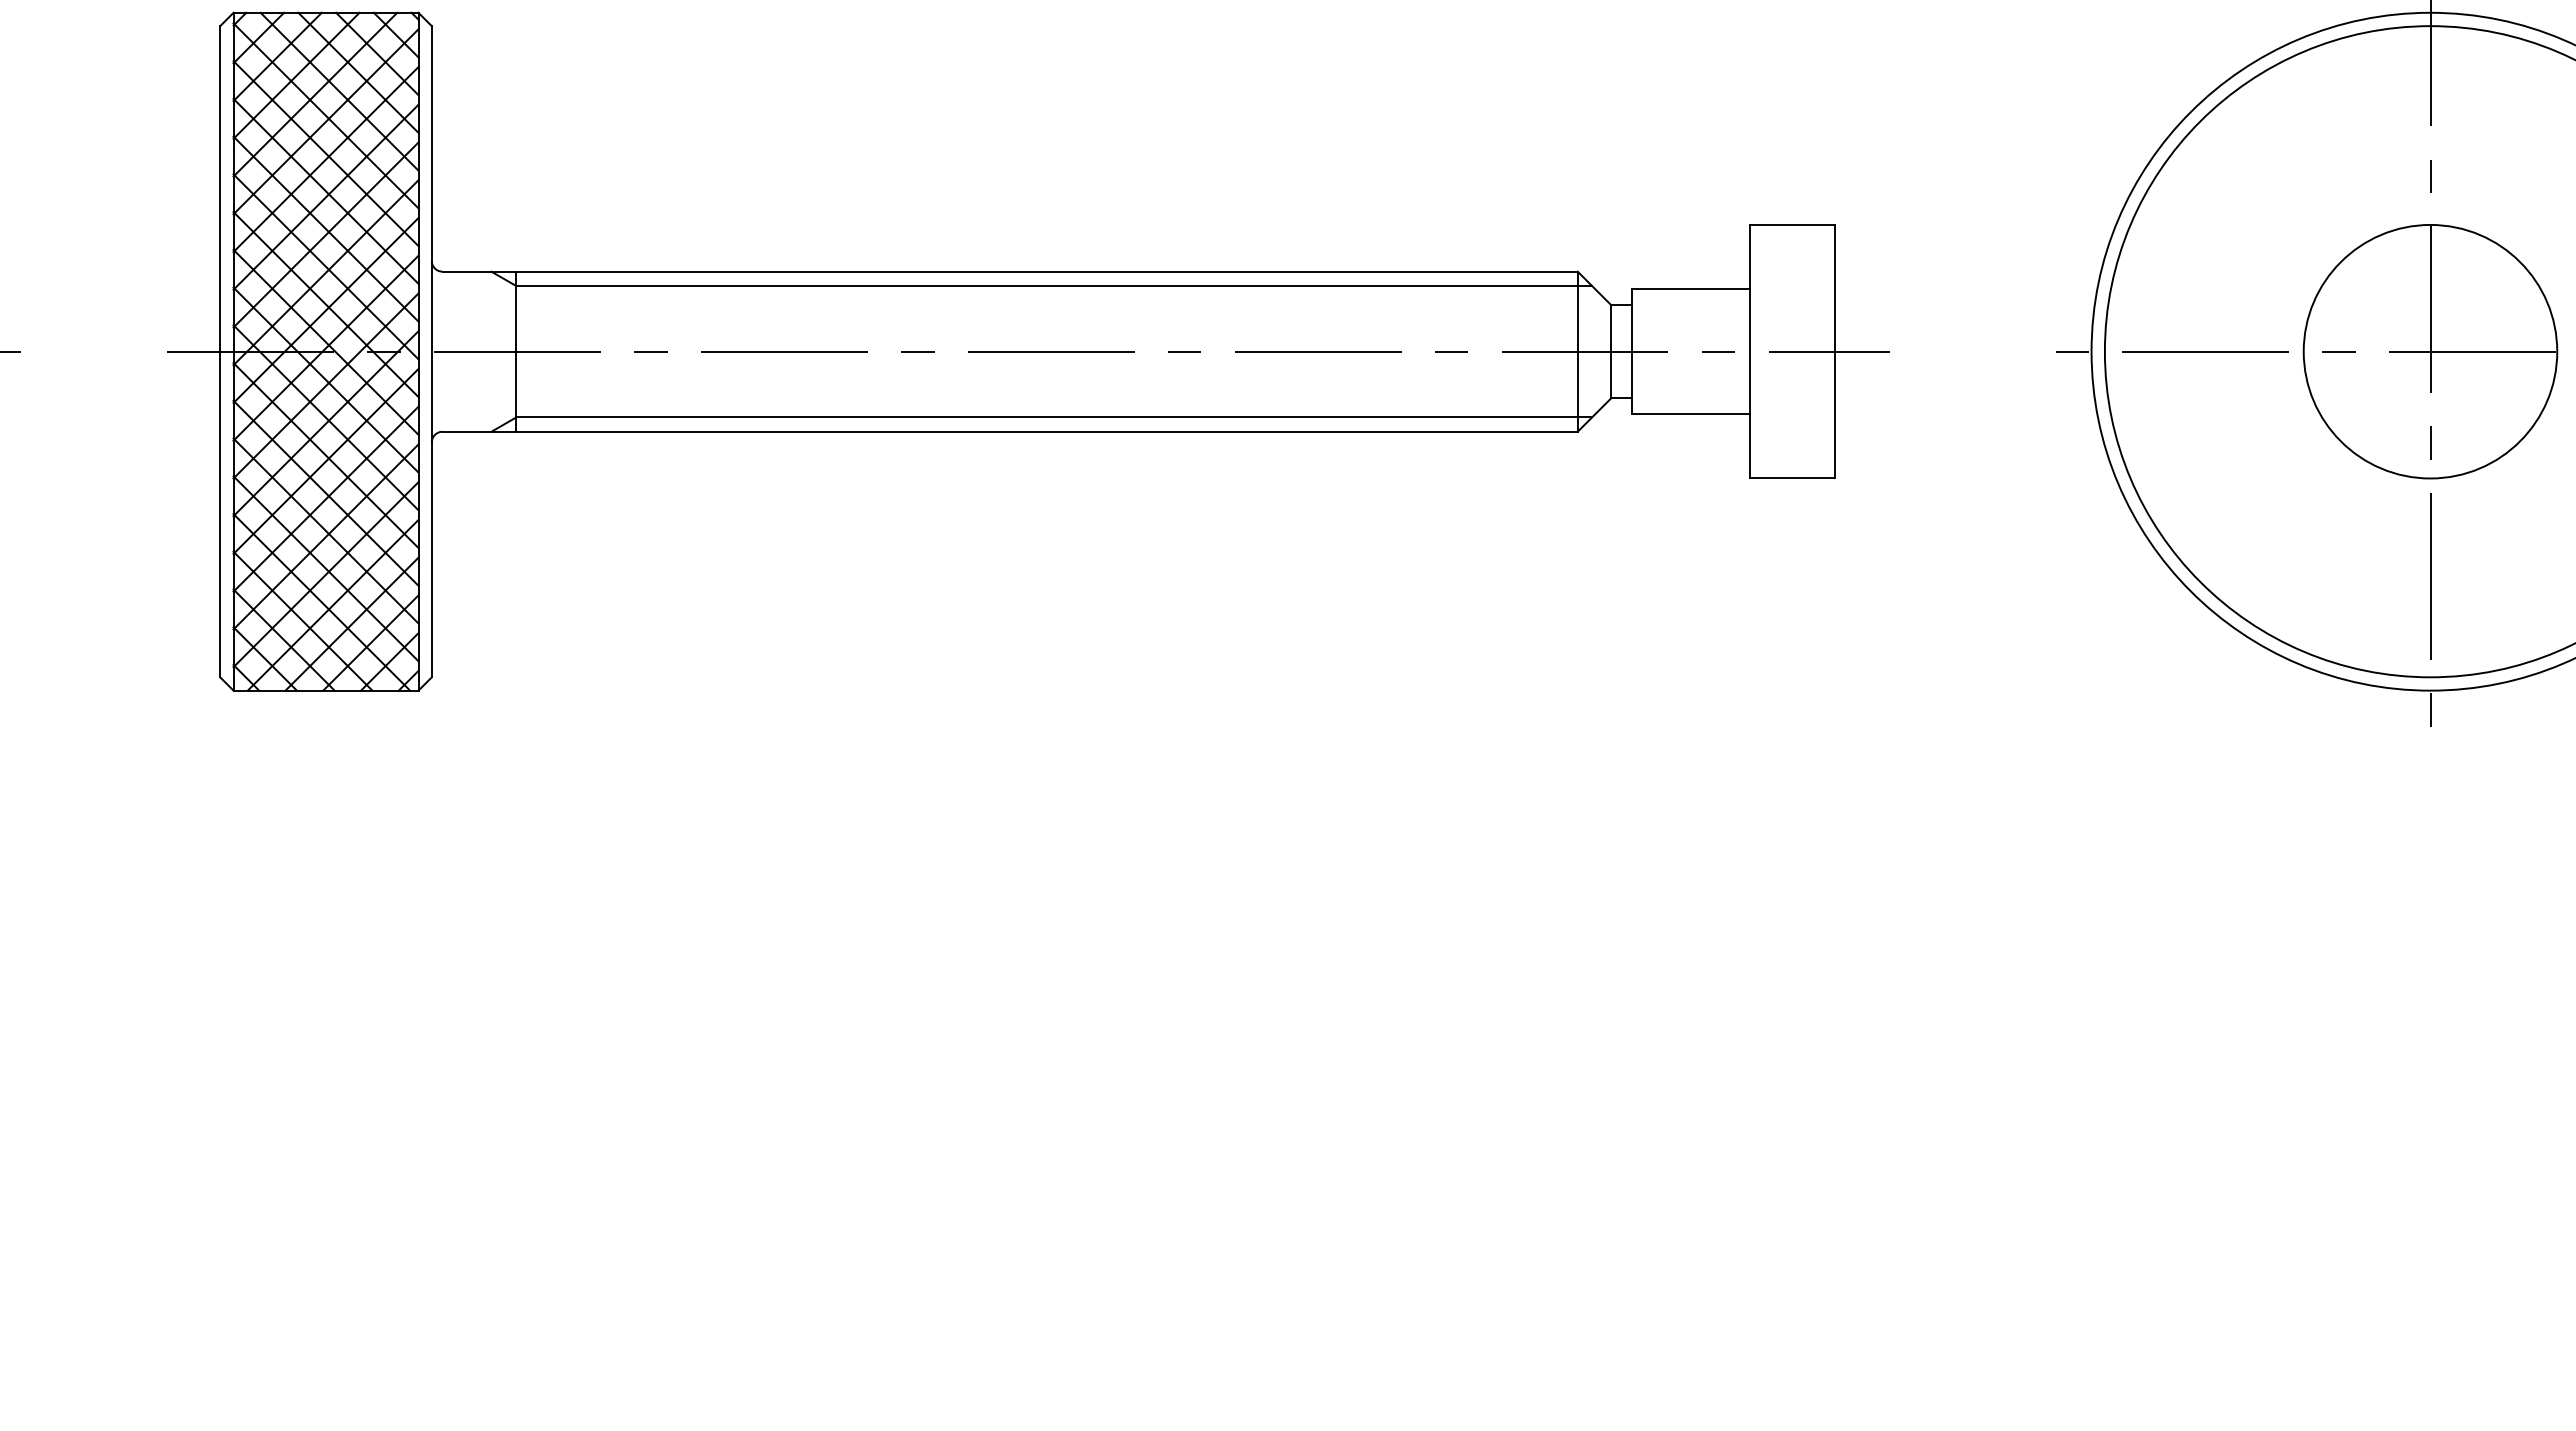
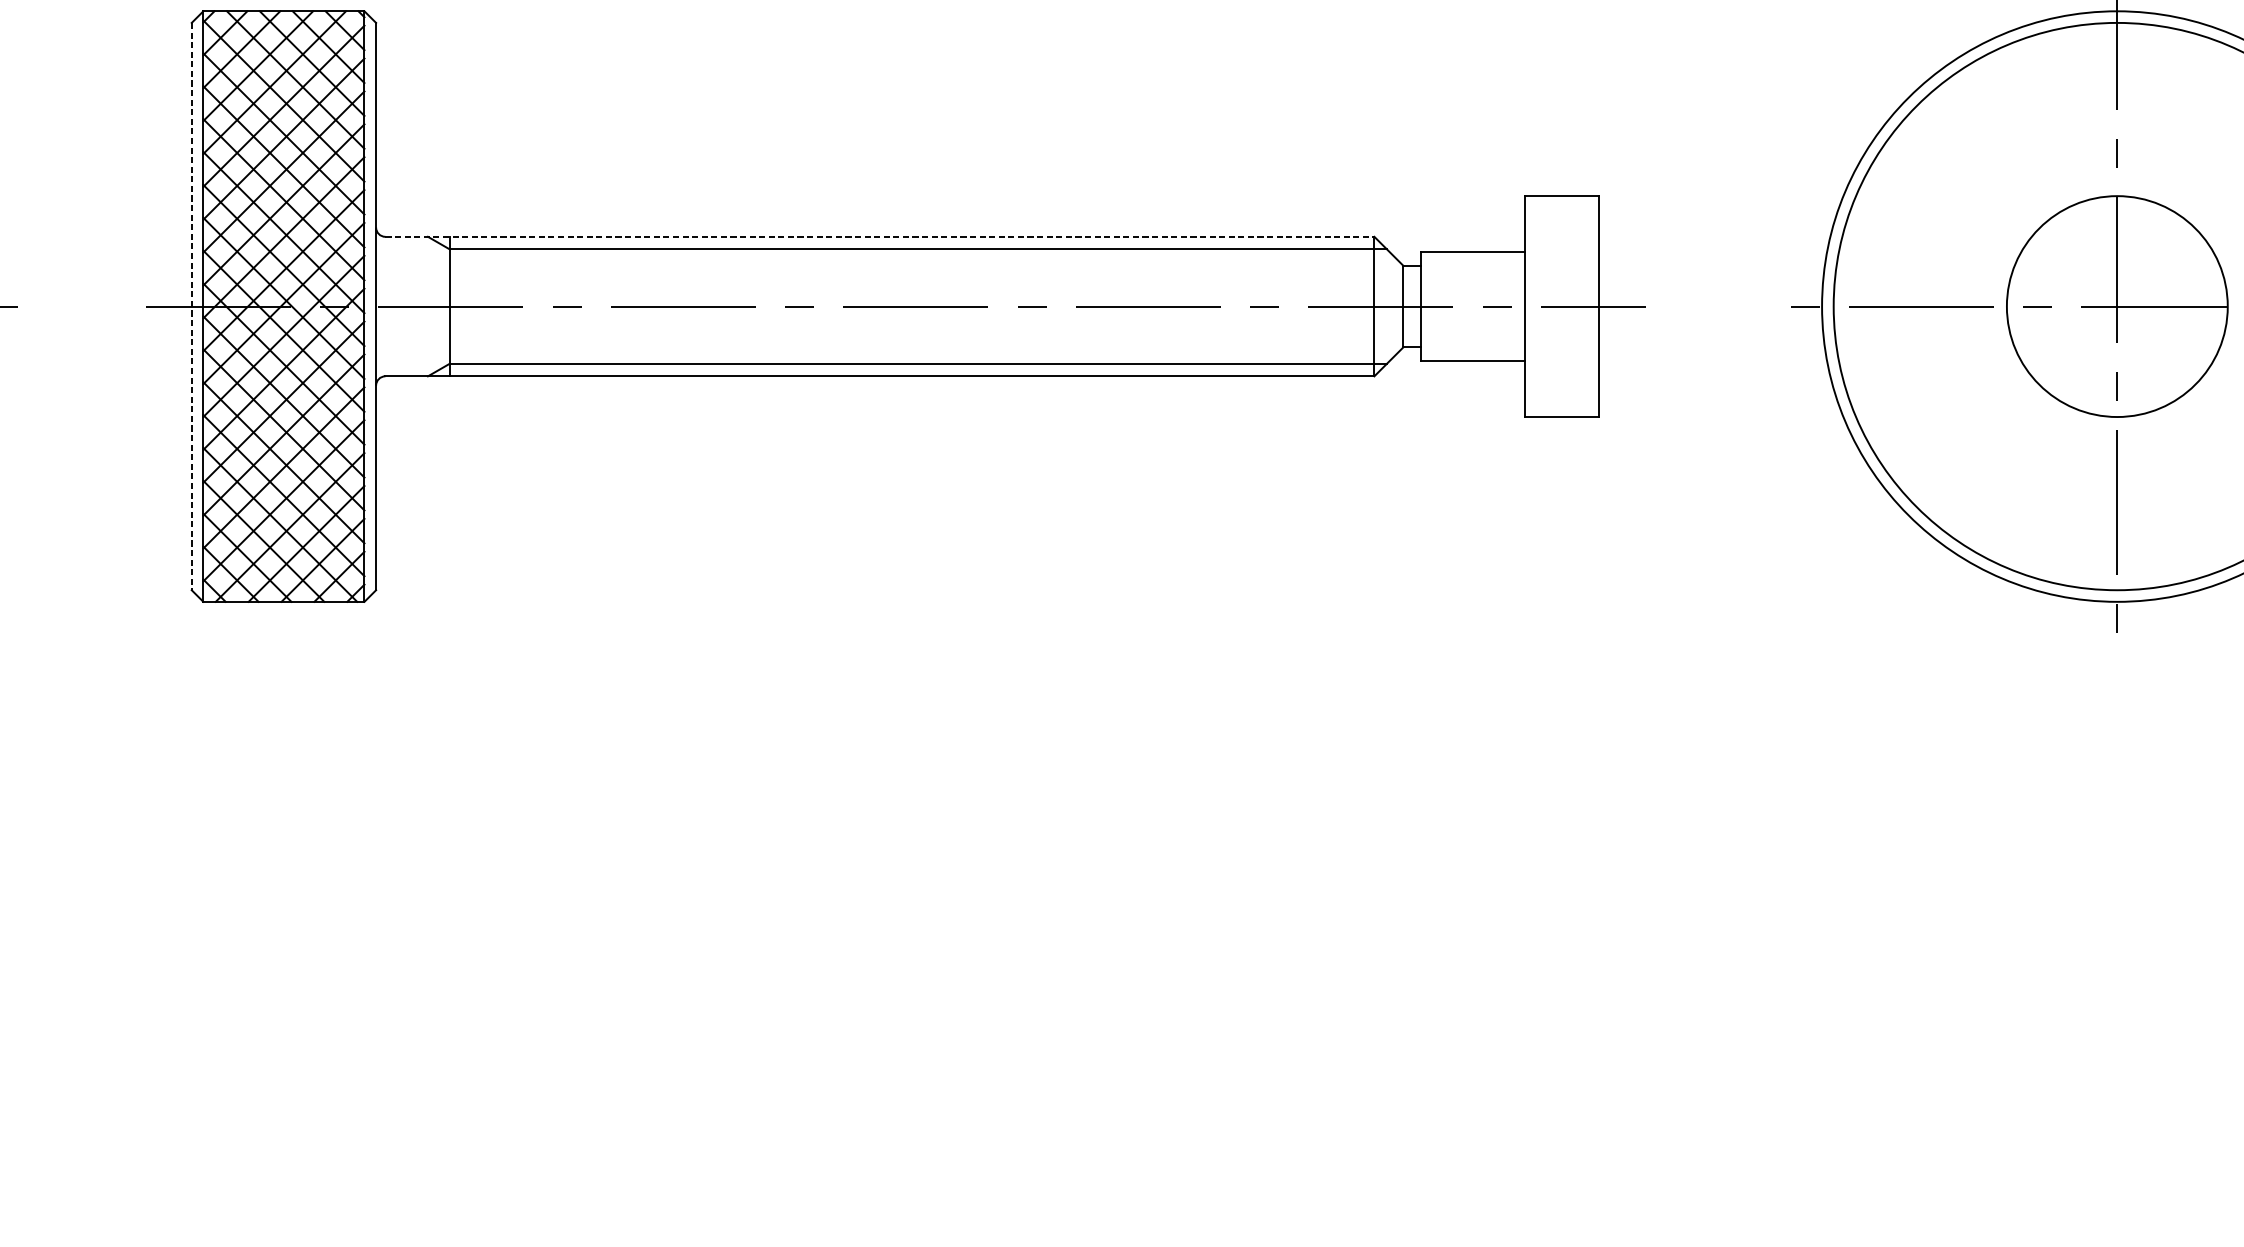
line: (1010, 271) -> (880, 236), solid -> dashed
line: (220, 351) -> (191, 306), solid -> dashed

